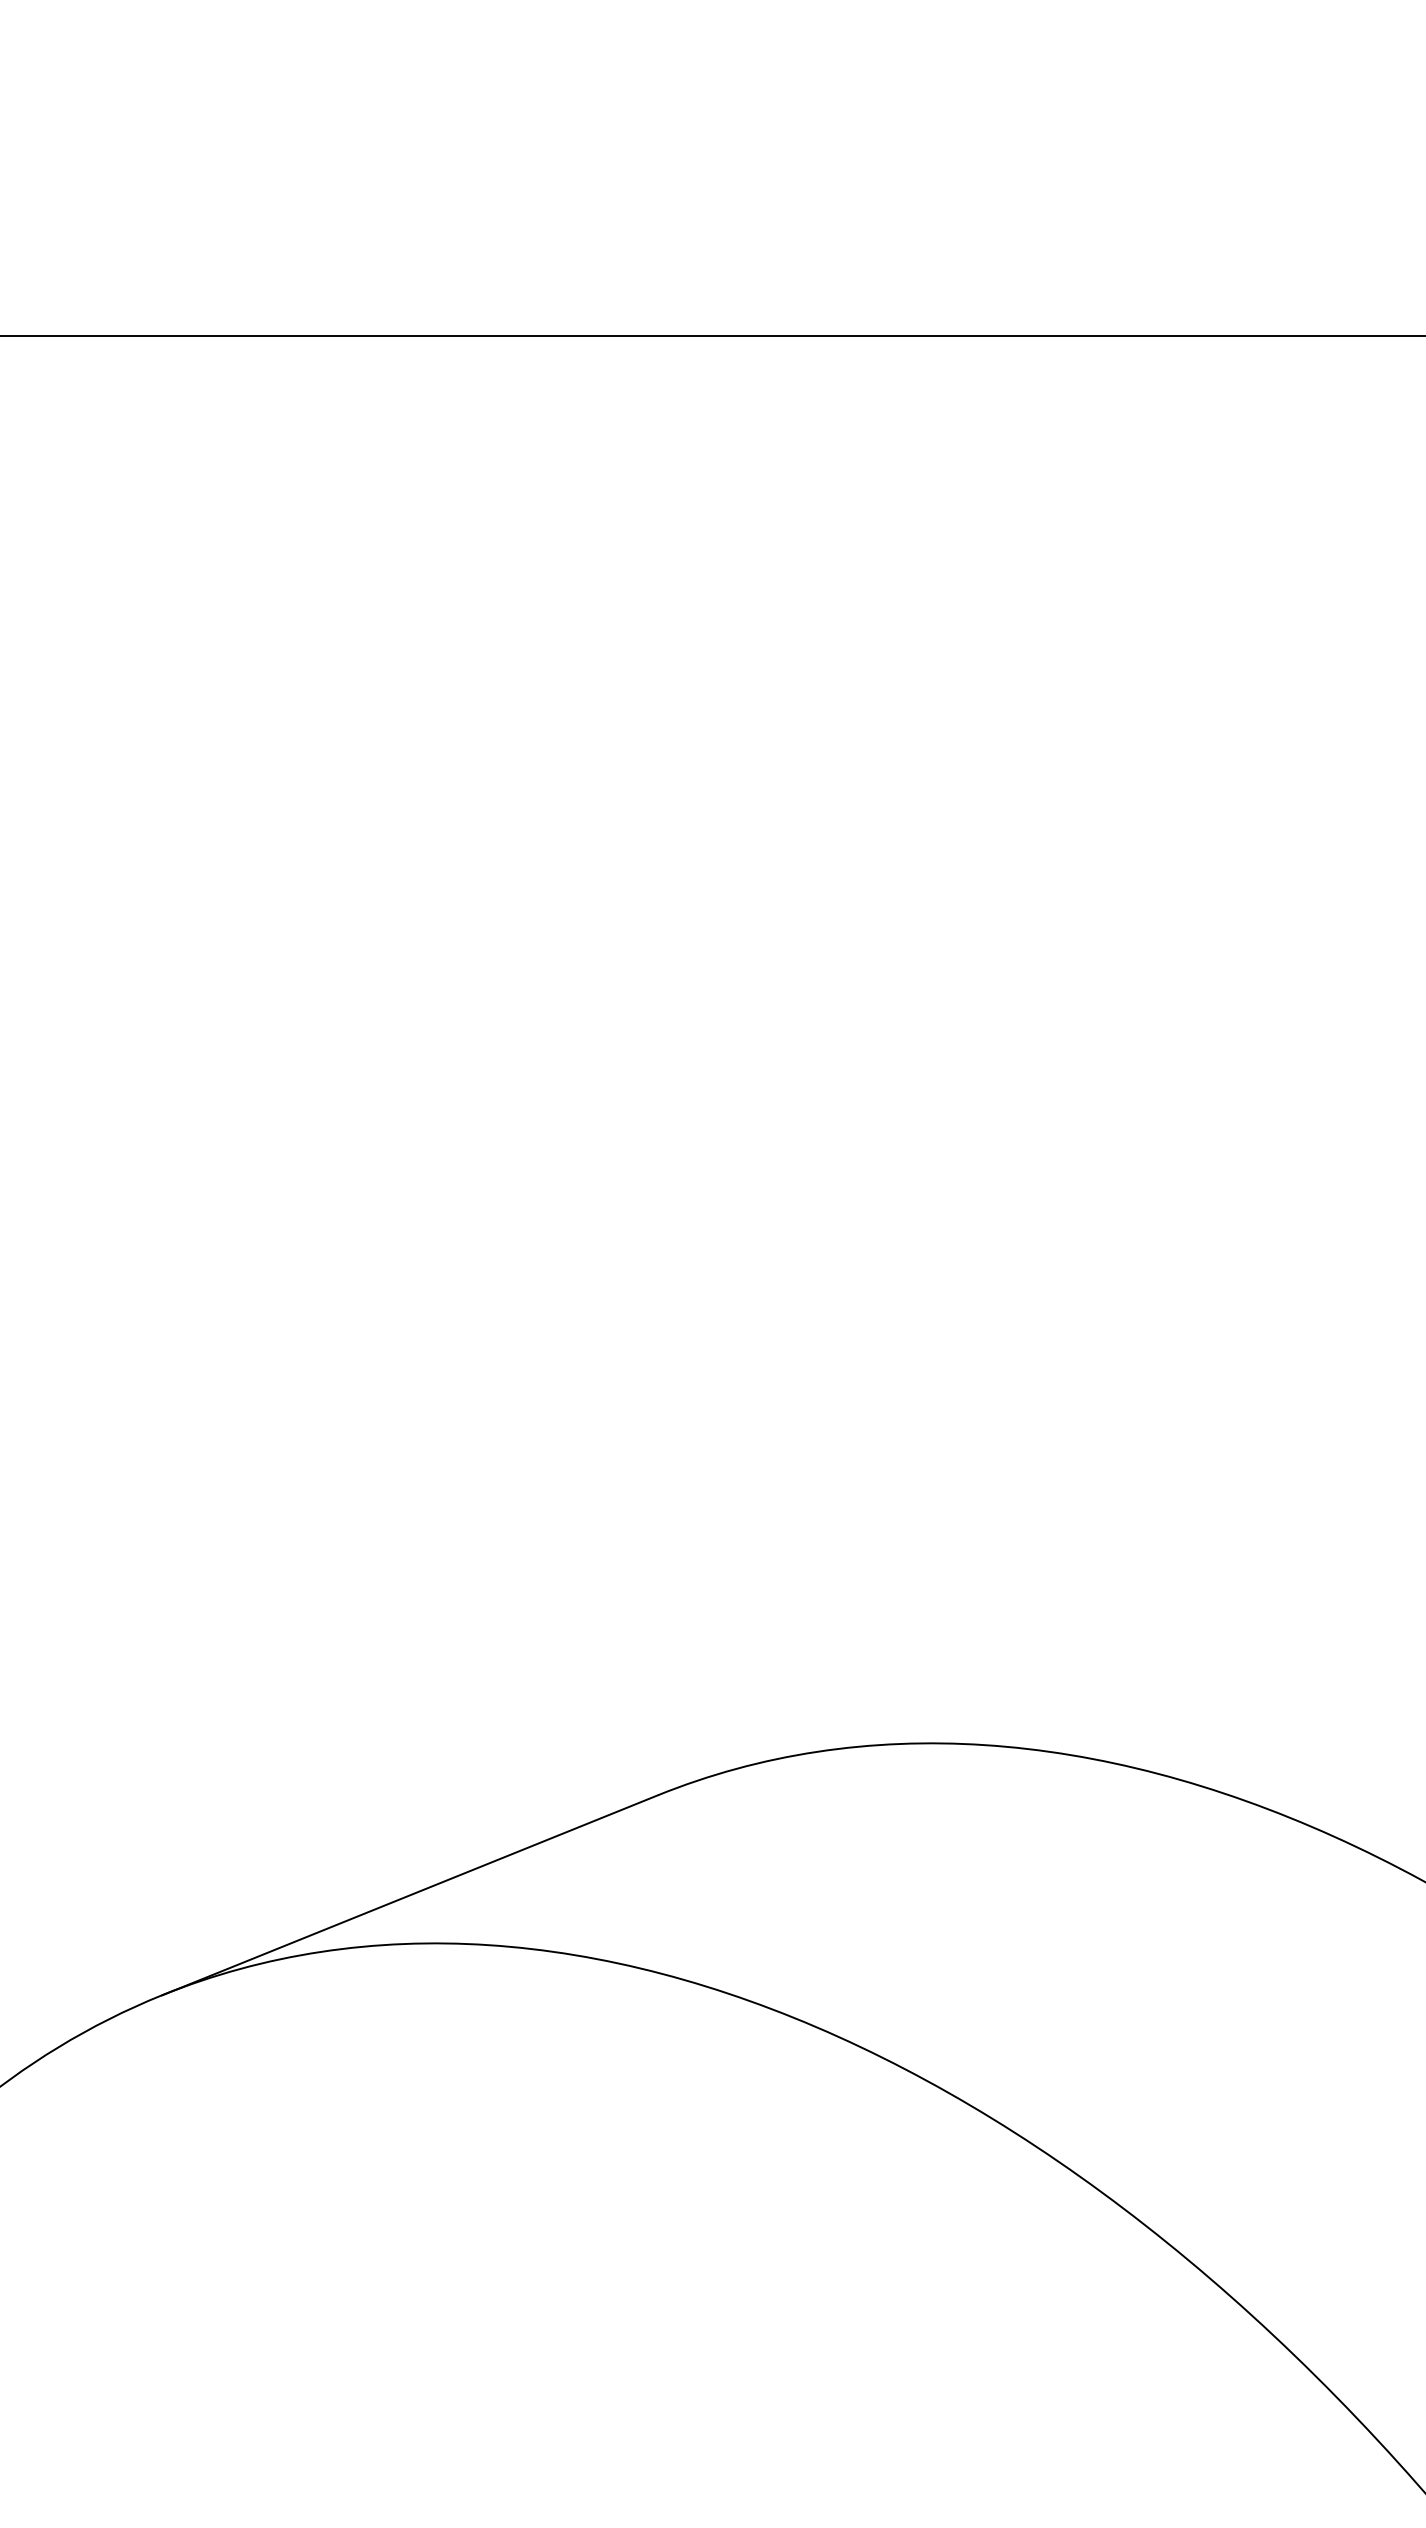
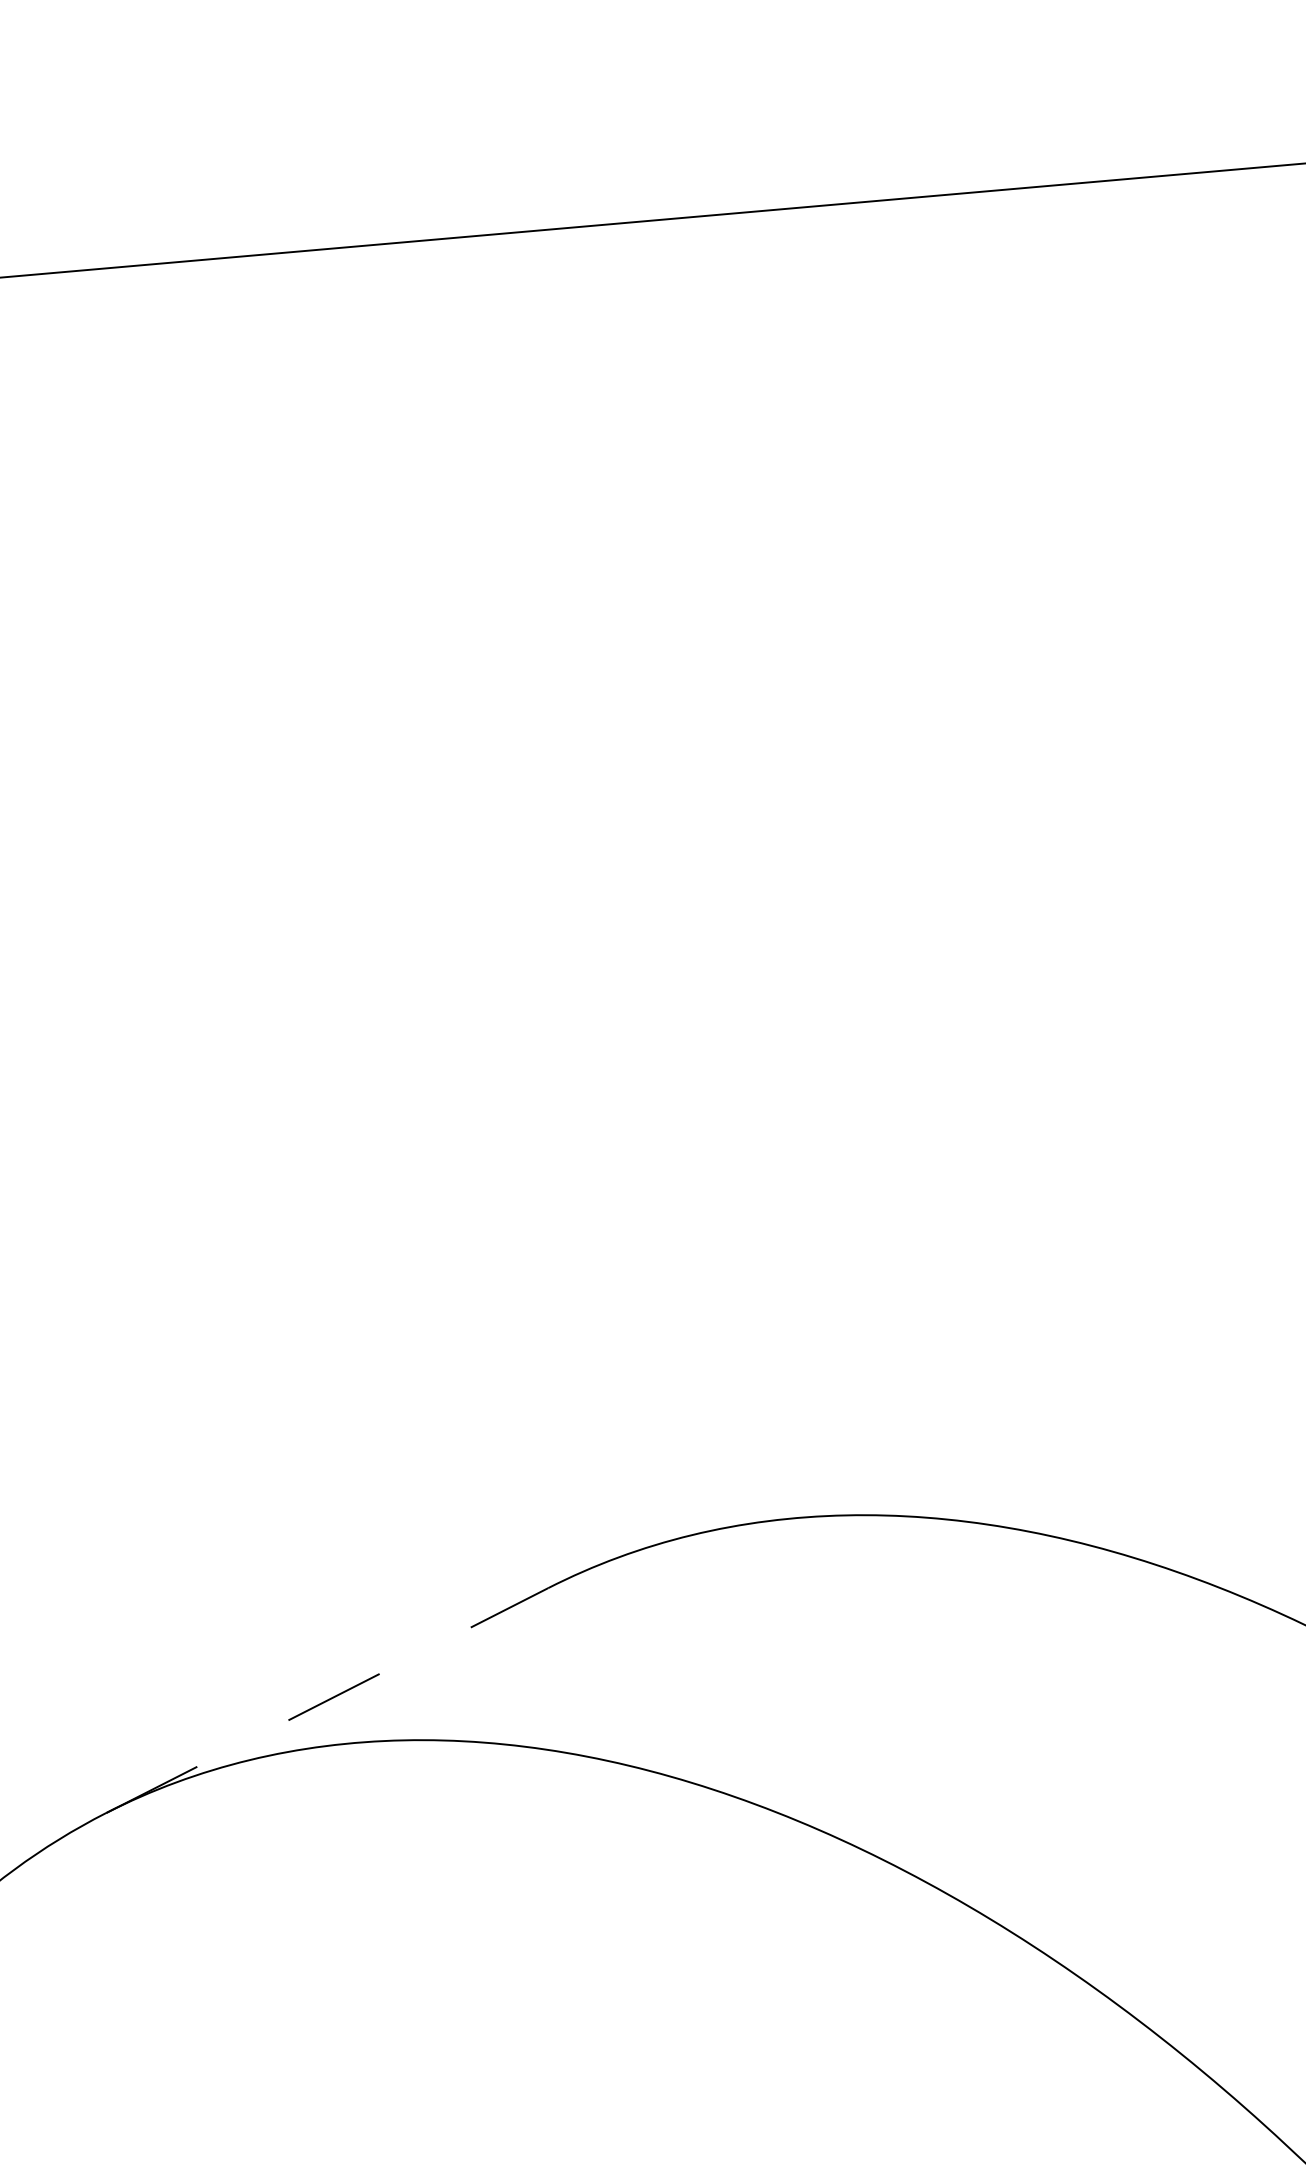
line: (410, 1895) -> (327, 1700), solid -> dashed

